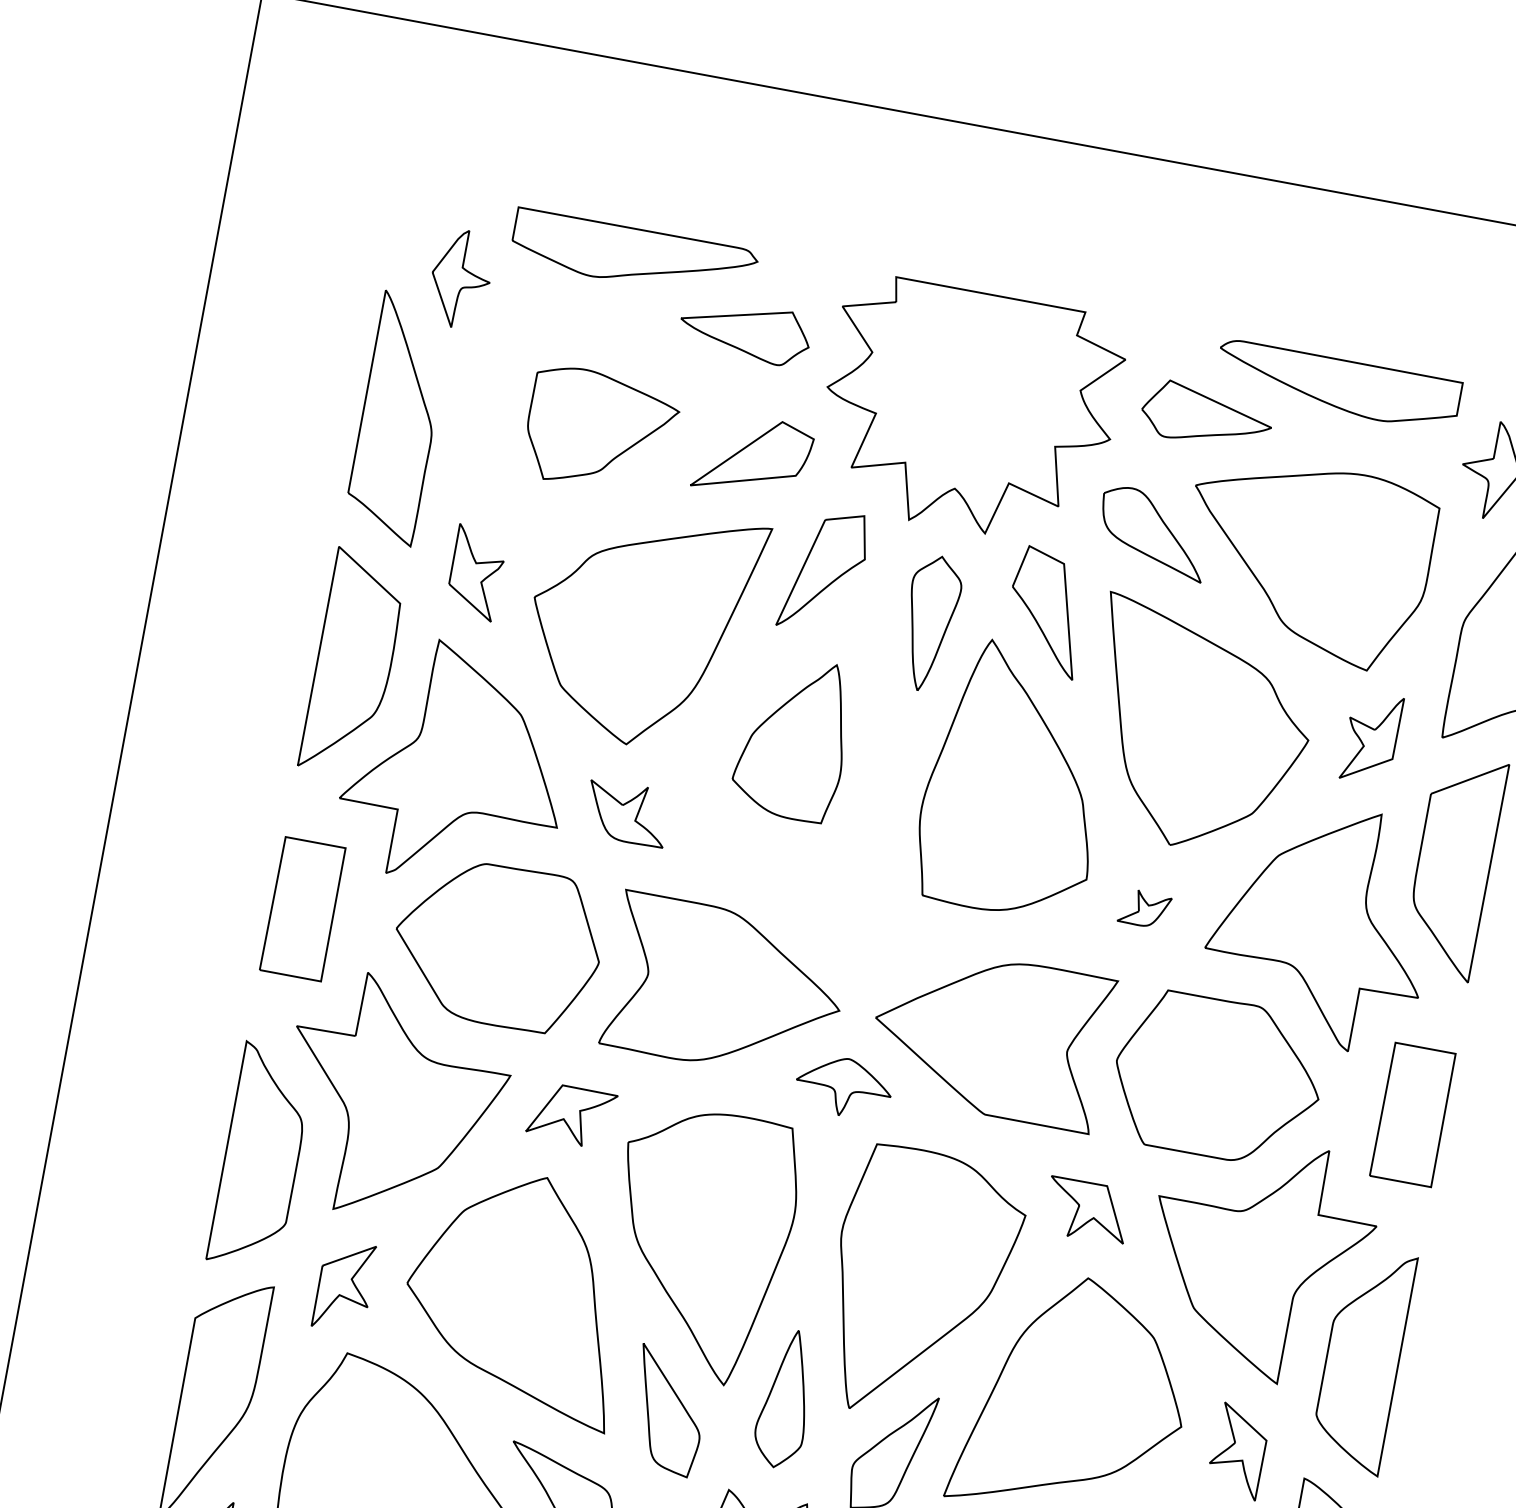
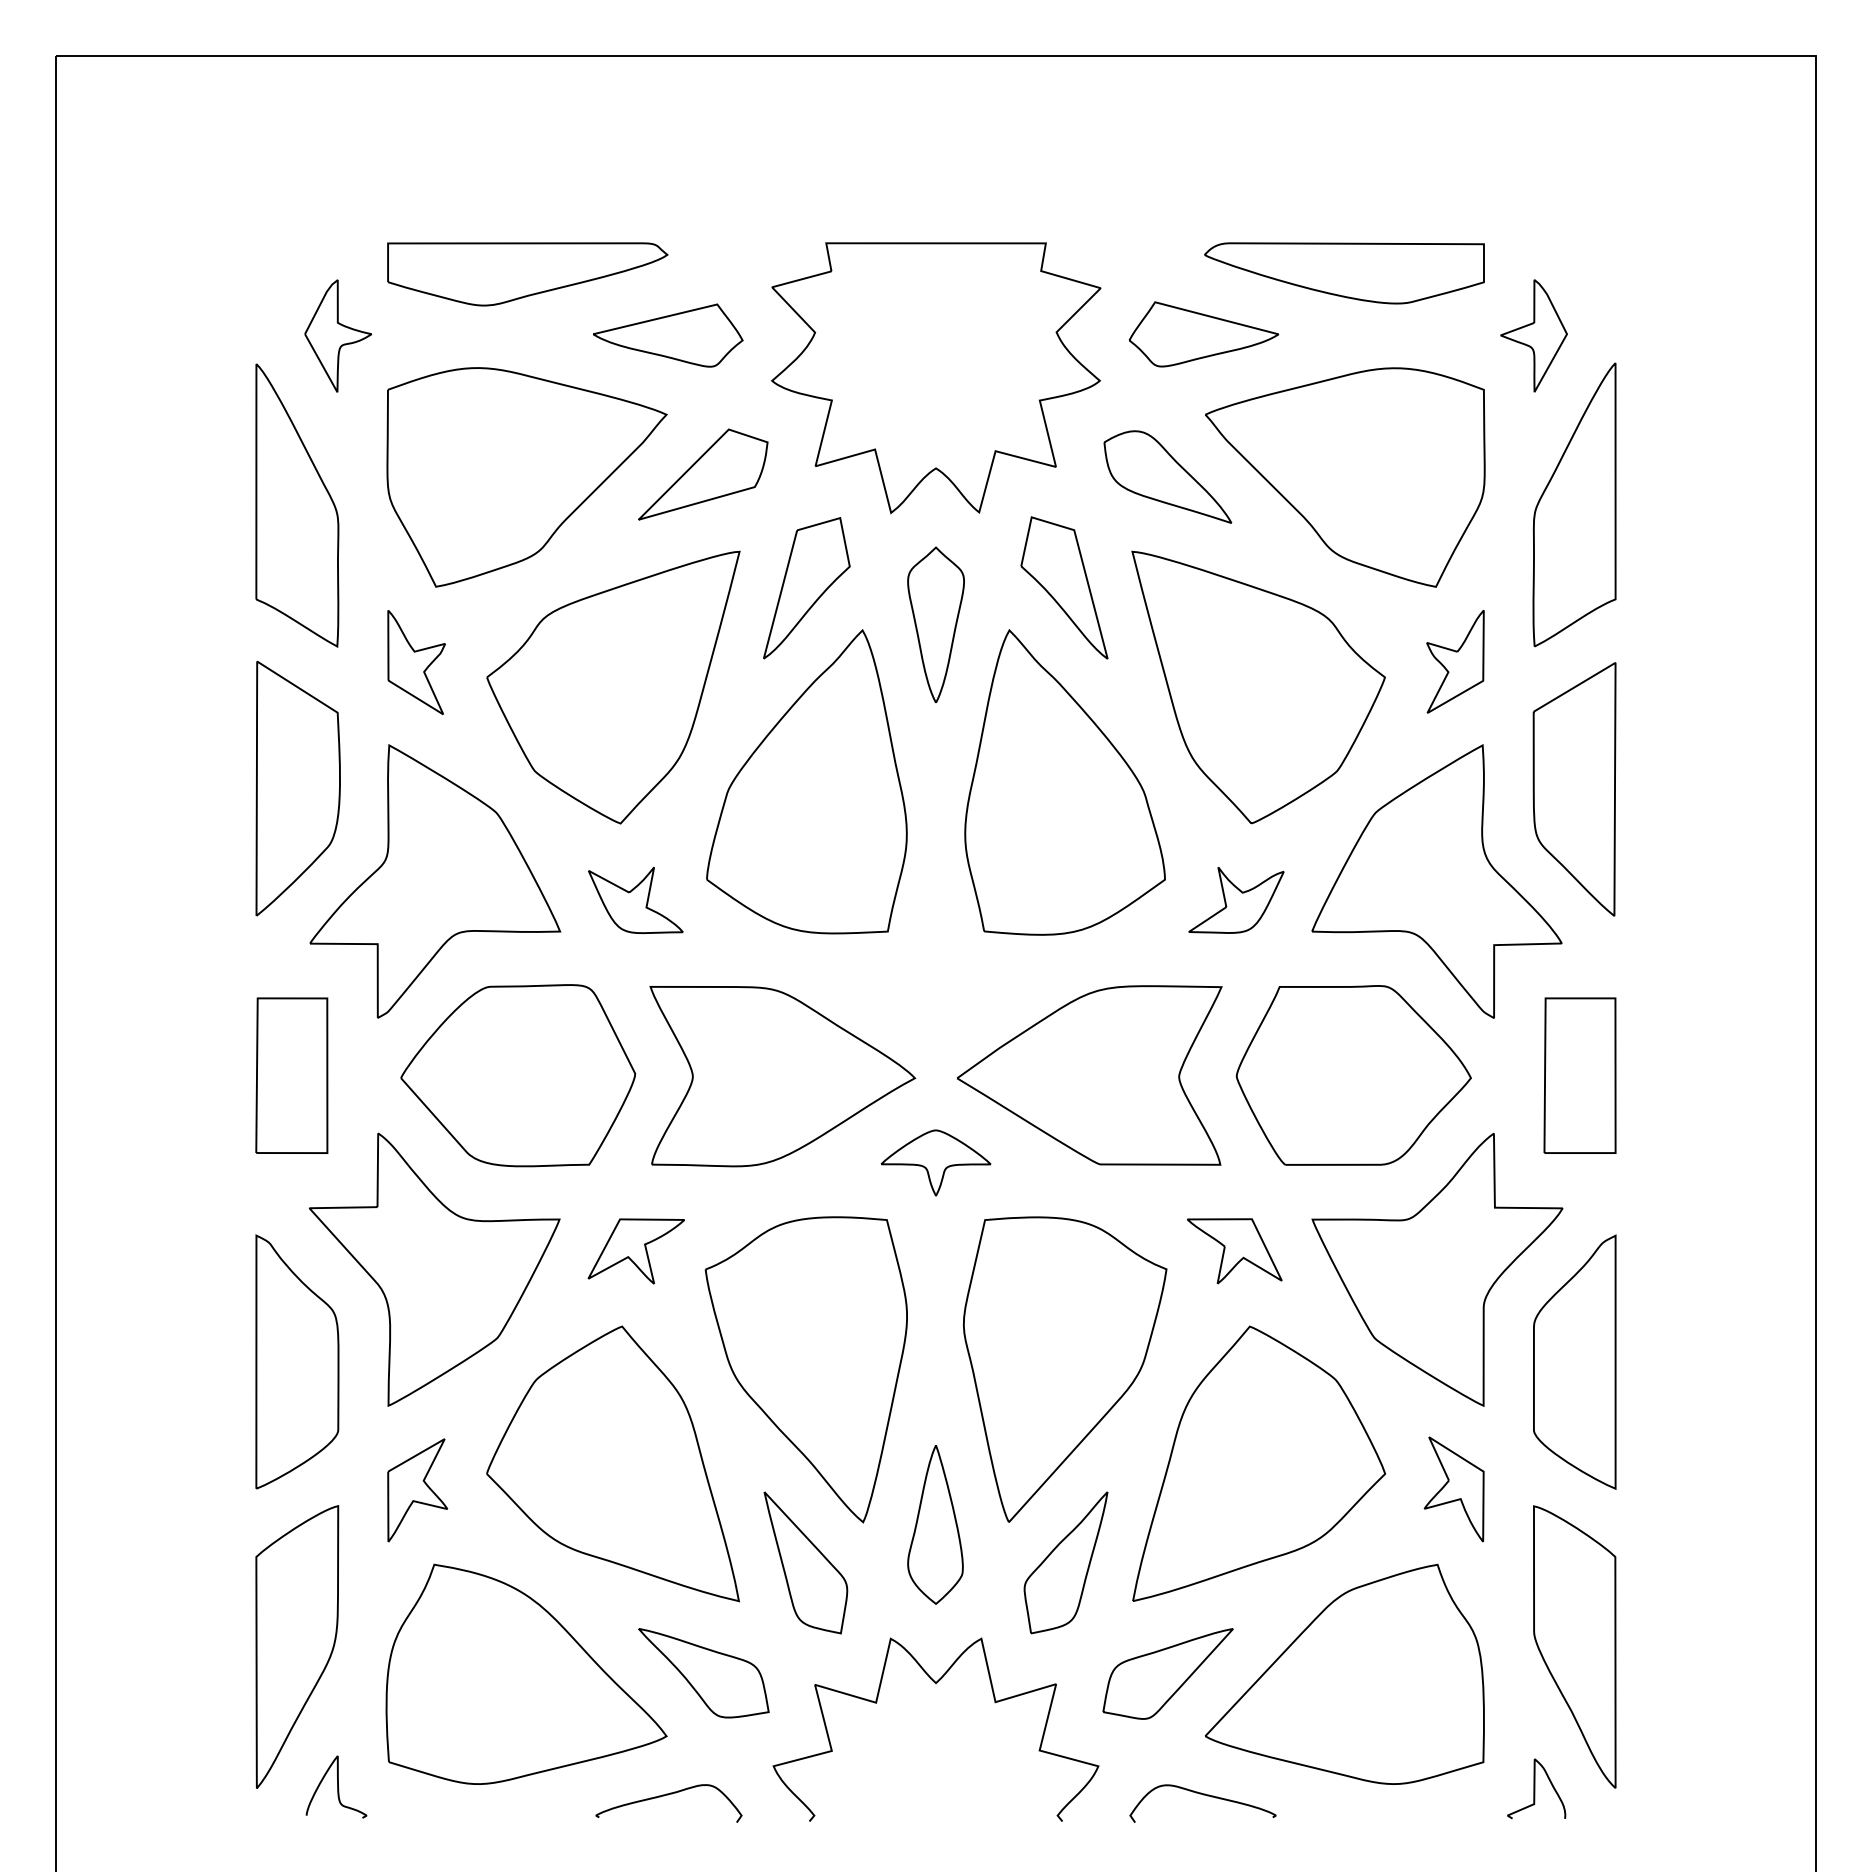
part: (600, 431) -> (526, 477), size x1.67
part: (793, 737) -> (806, 781), size x1.67
part: (1144, 909) -> (1236, 900), size x1.67

